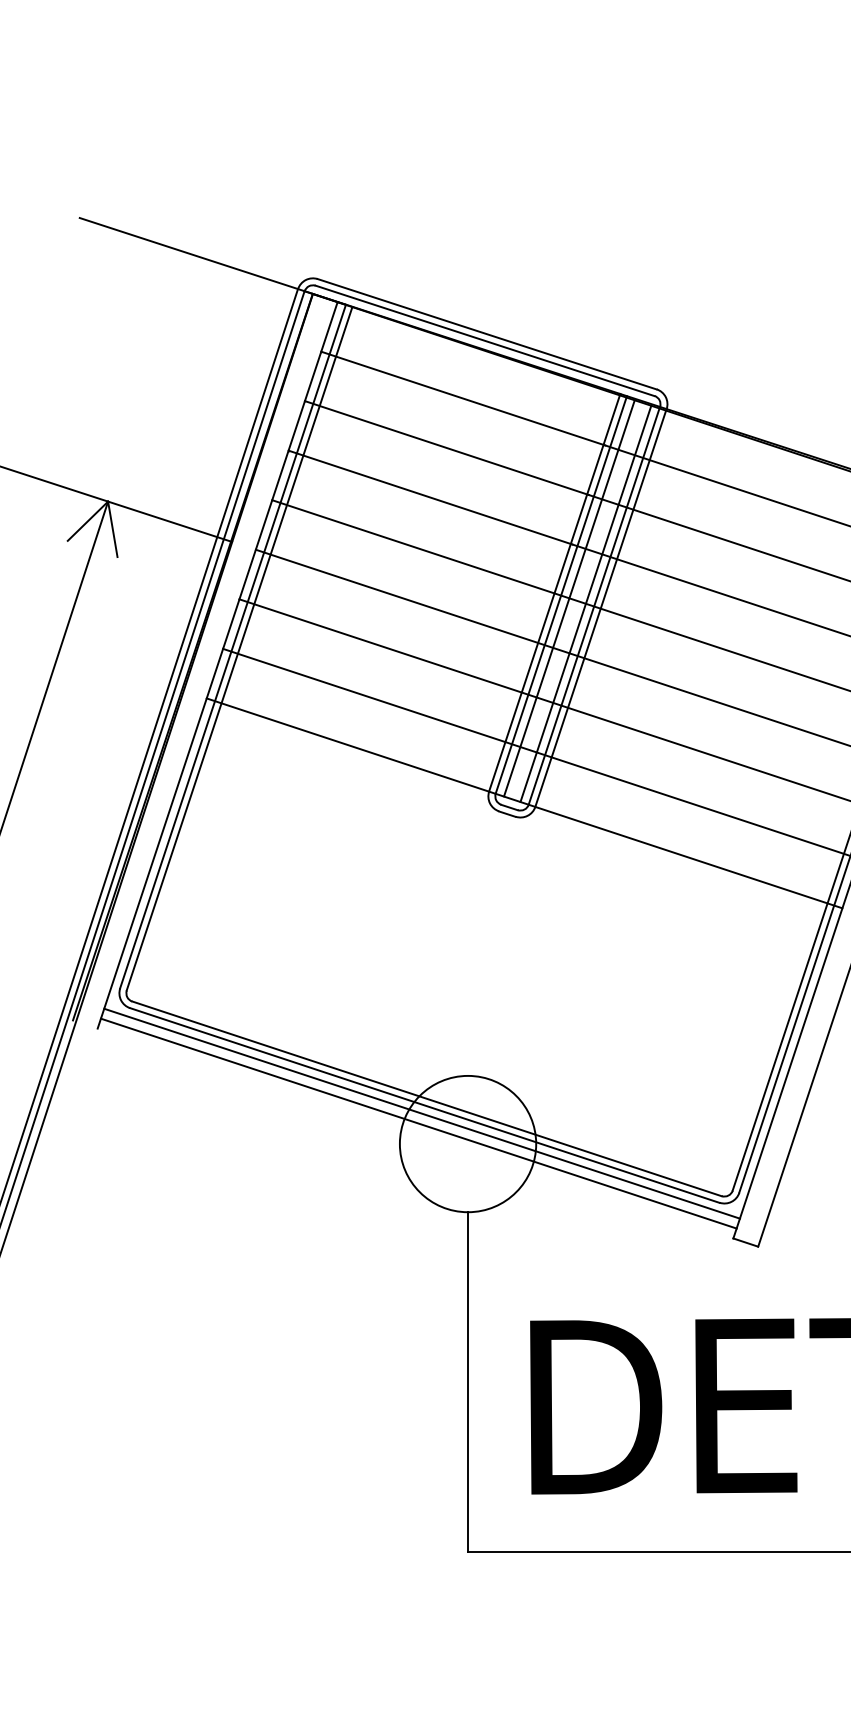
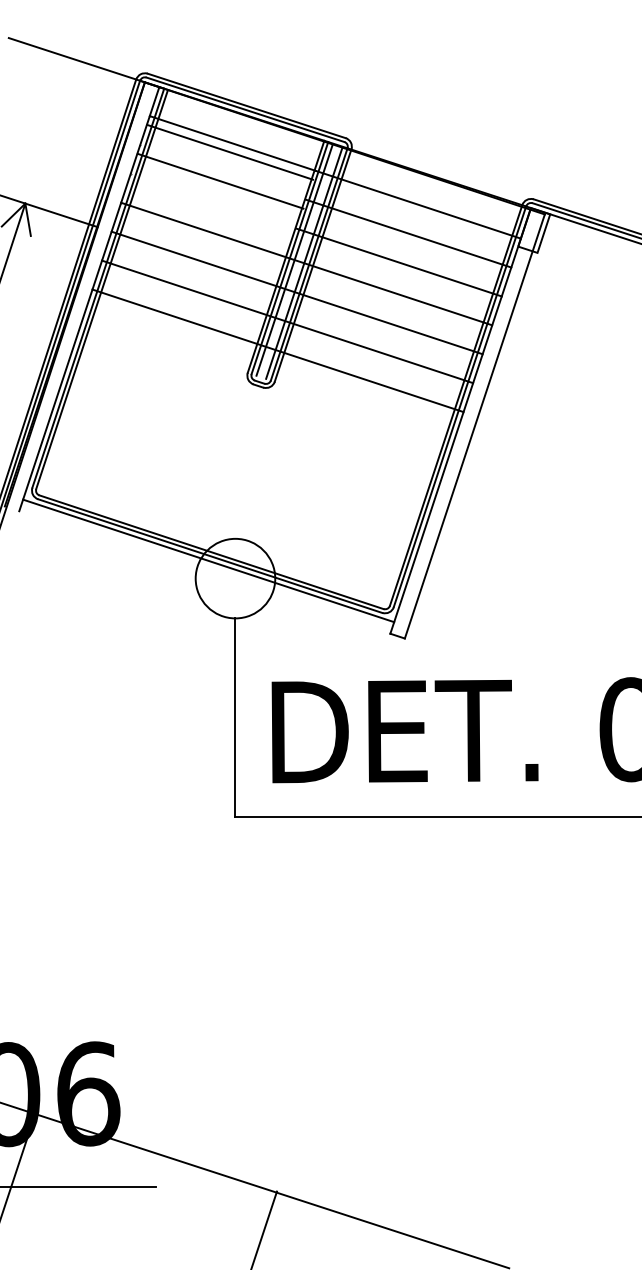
line: (447, 446) -> (230, 151), moved
line: (430, 496) -> (220, 180), moved
line: (524, 802) -> (268, 379), removed
line: (418, 1123) -> (206, 566), removed

